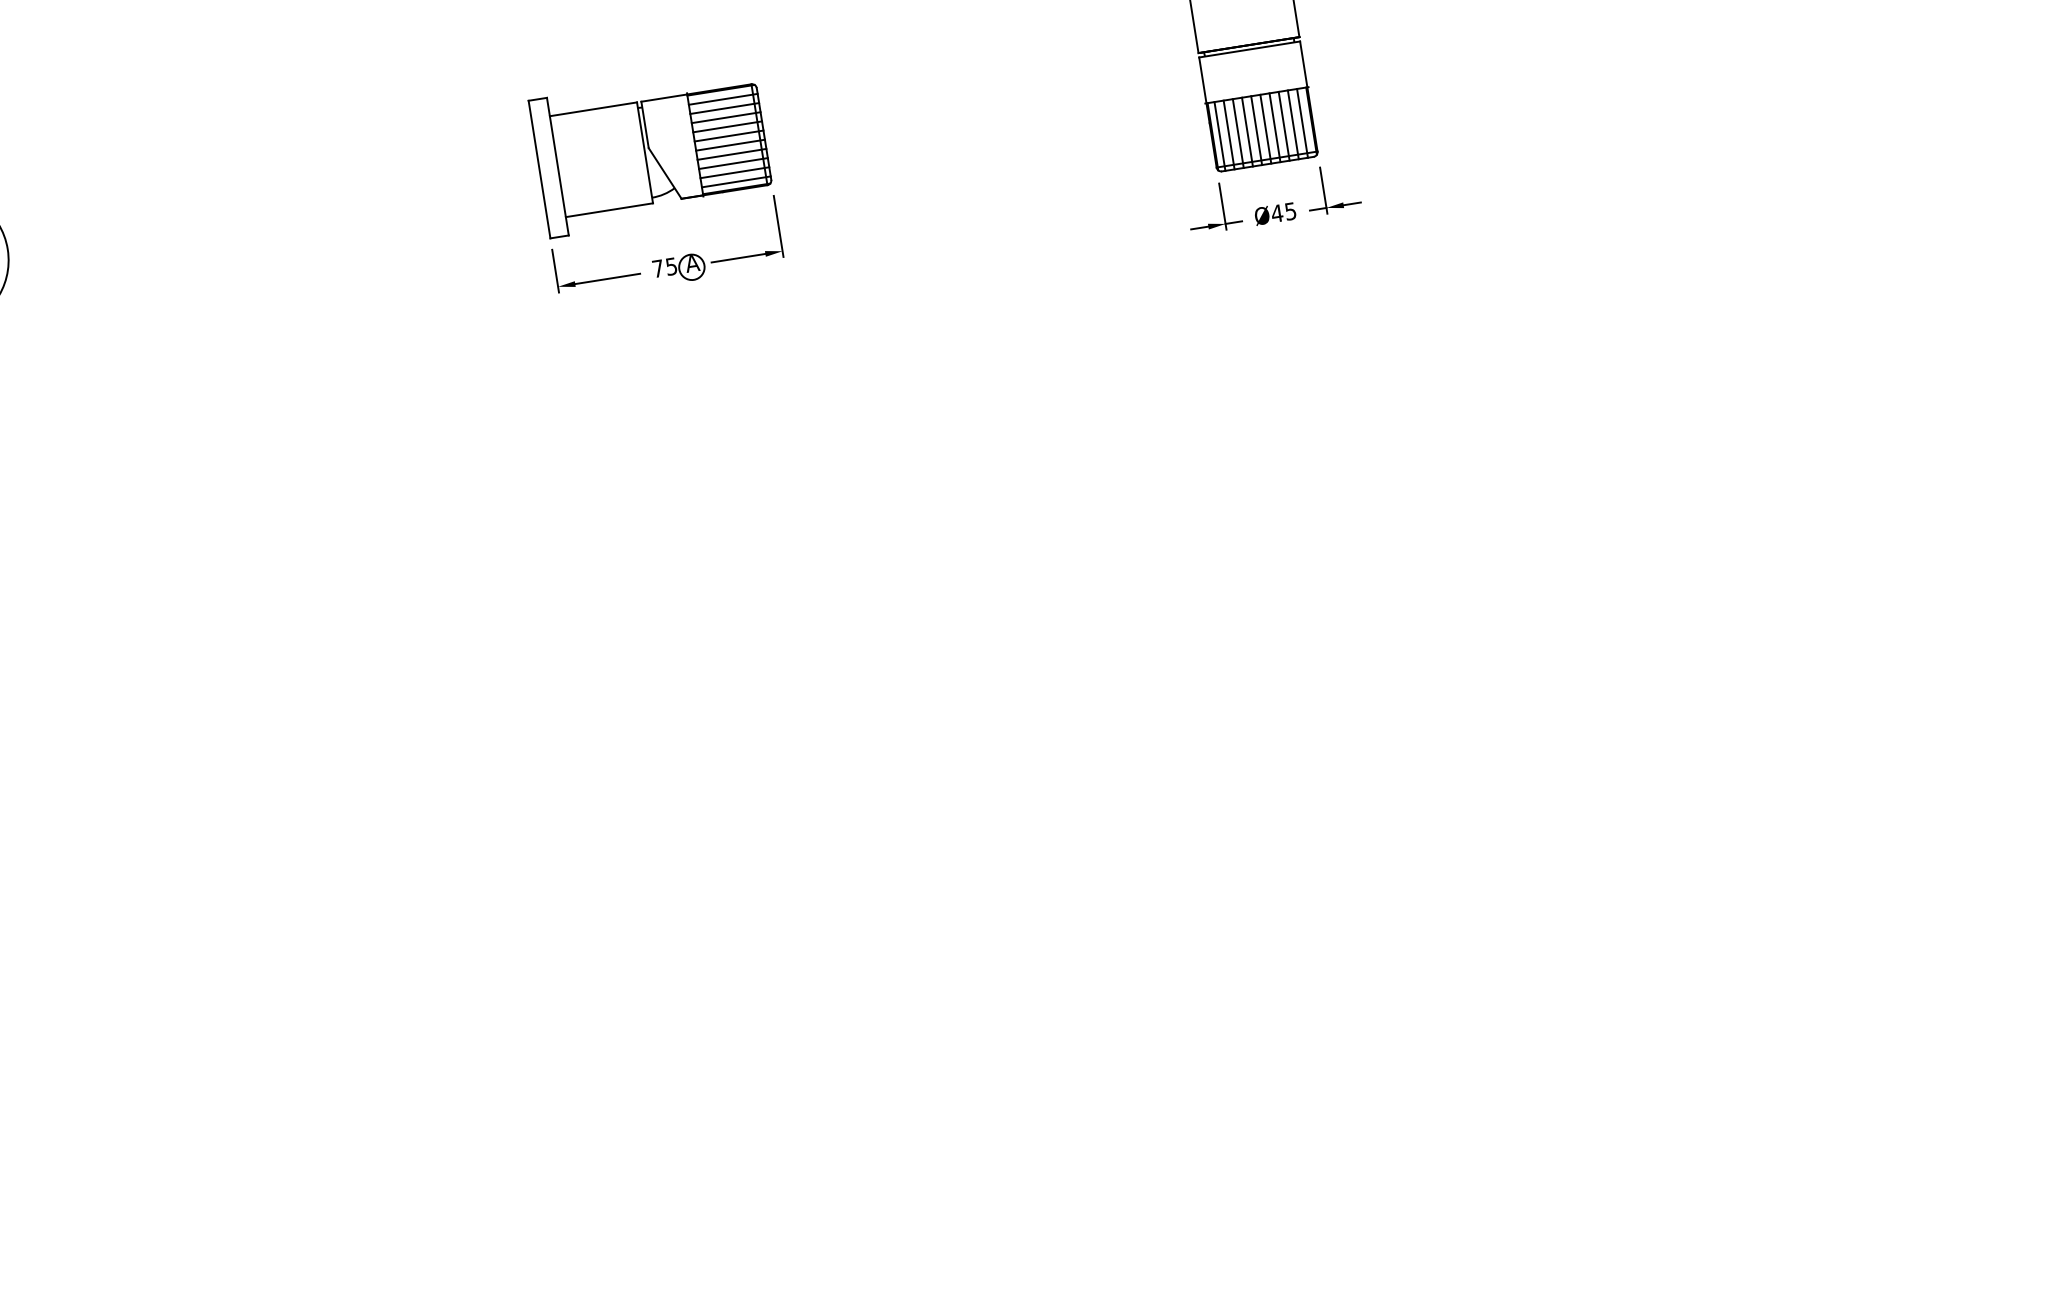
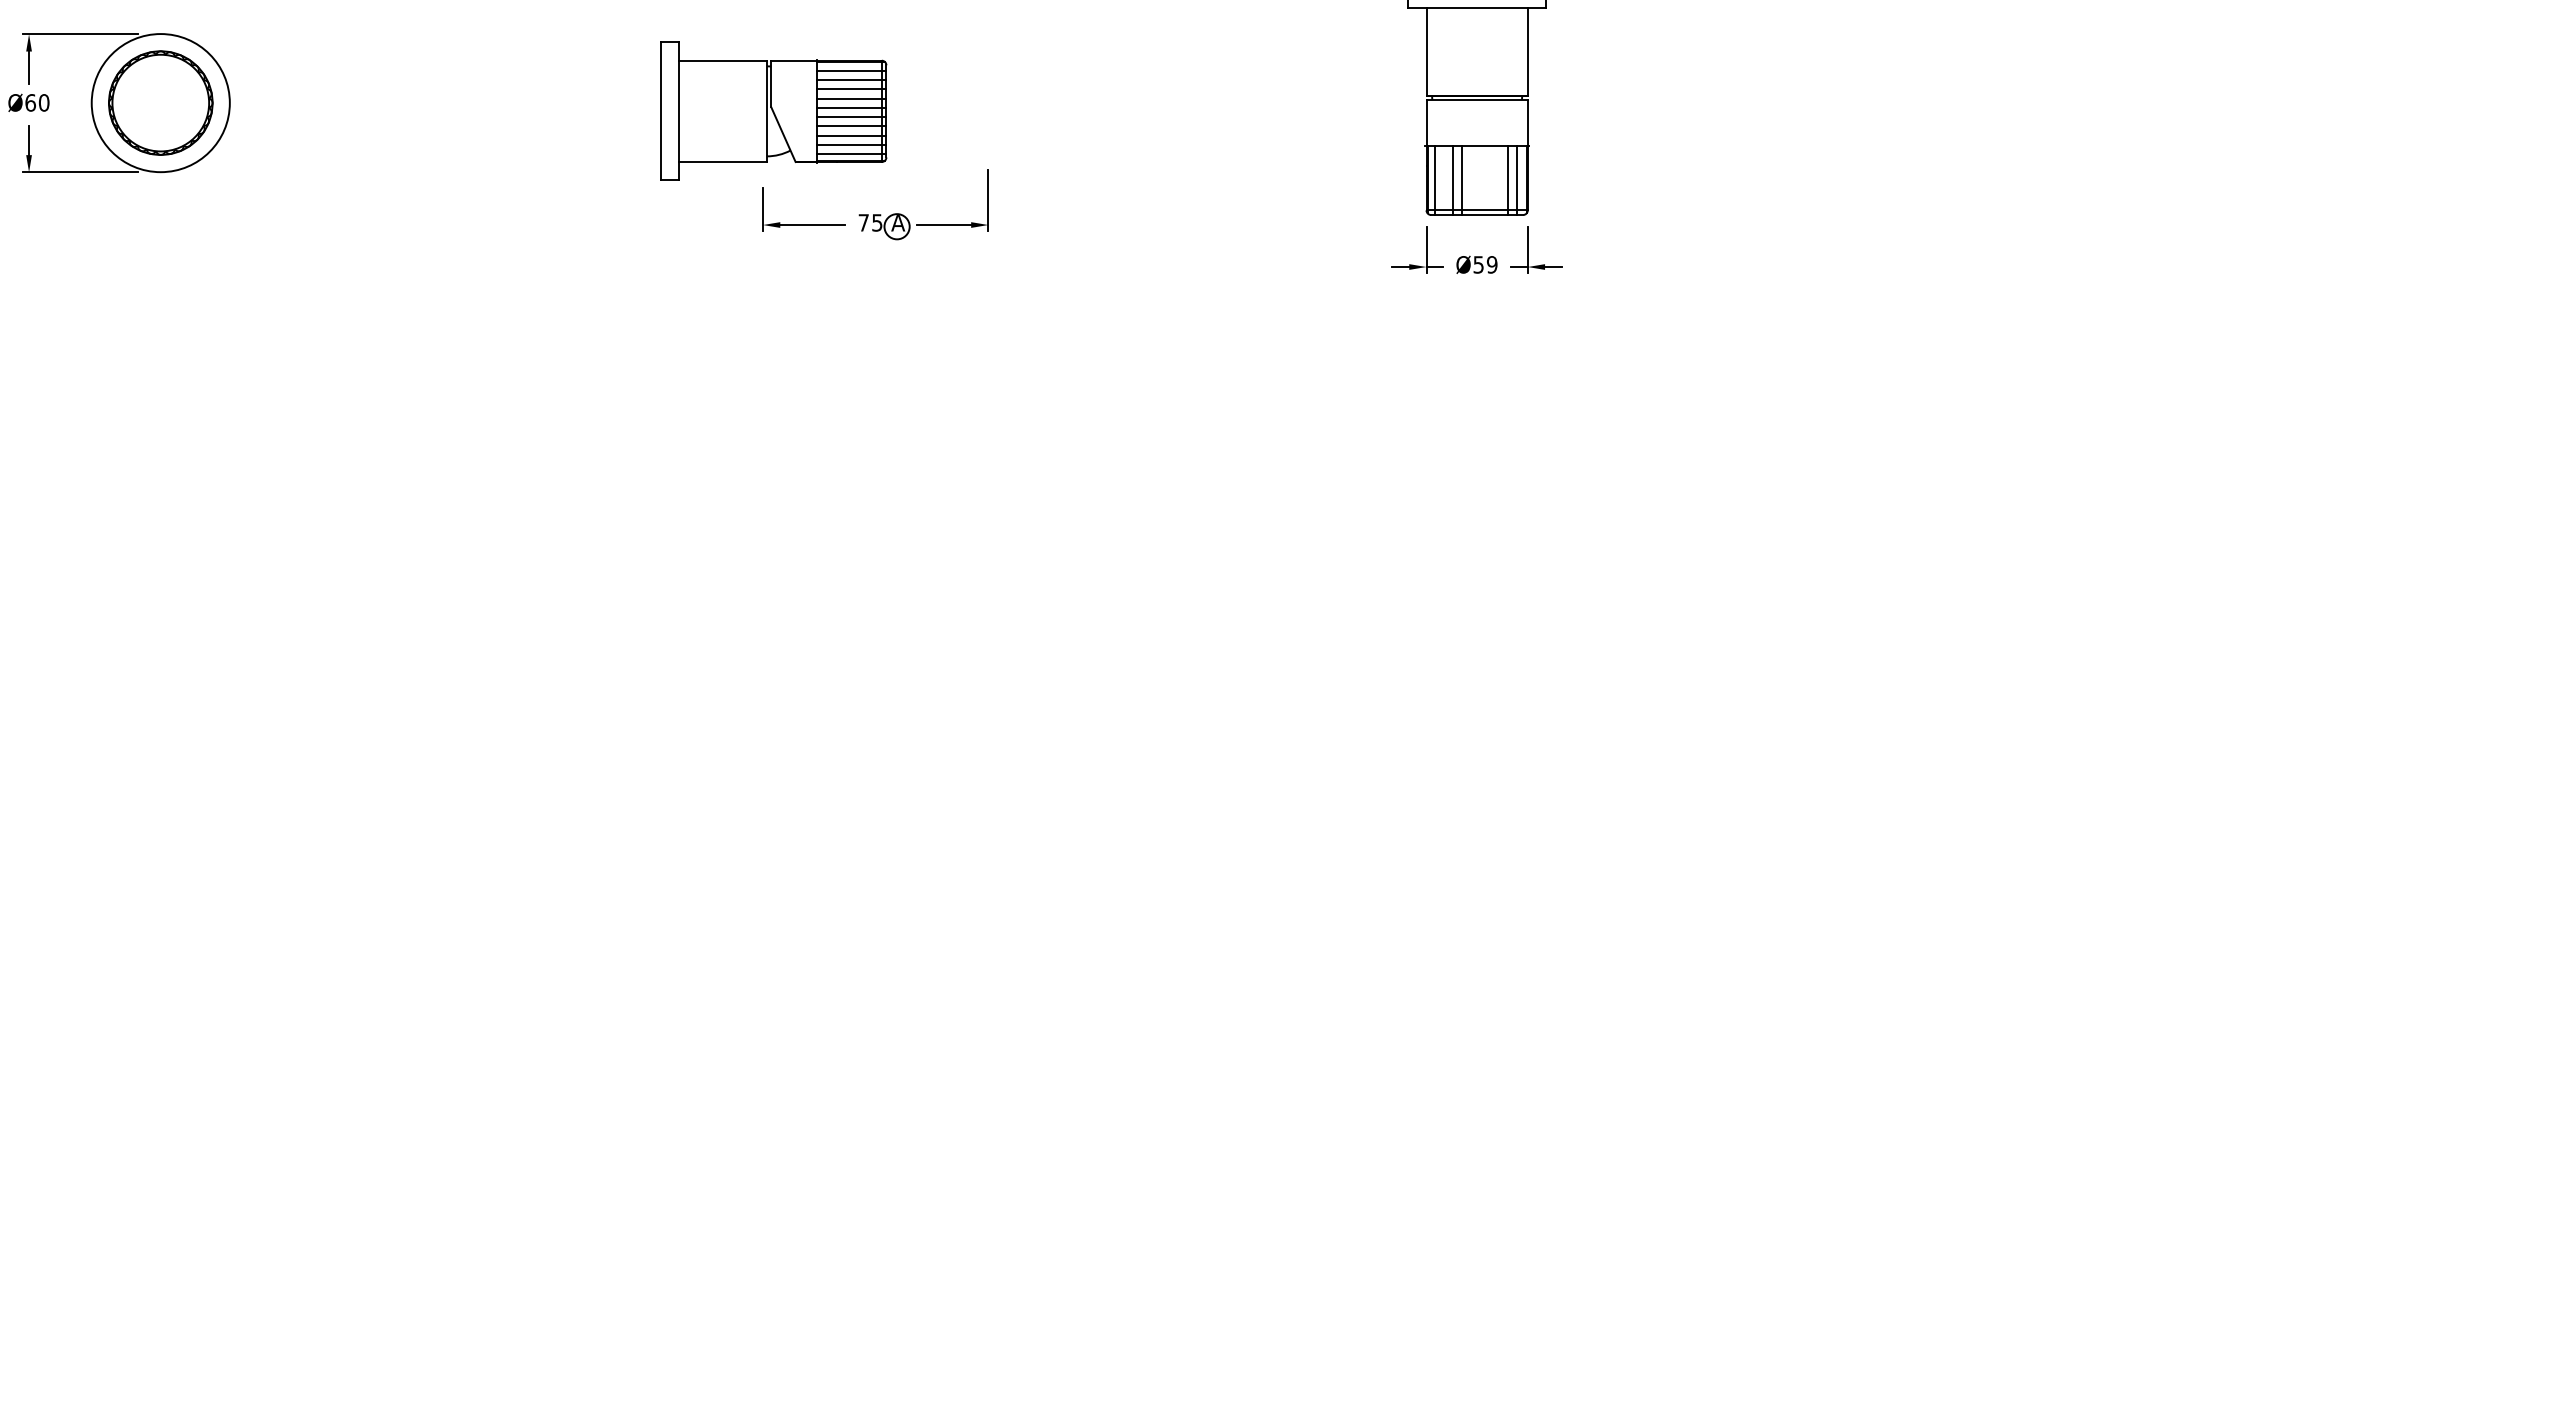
line: (1284, 126) -> (1499, 180), removed
line: (1274, 127) -> (1489, 180), removed
line: (1265, 129) -> (1480, 180), removed
line: (1256, 130) -> (1471, 180), removed
line: (1228, 135) -> (1443, 180), removed
part: (651, 150) -> (773, 110), moved
text: (1283, 212) -> (1485, 264), Ø45 -> Ø59

